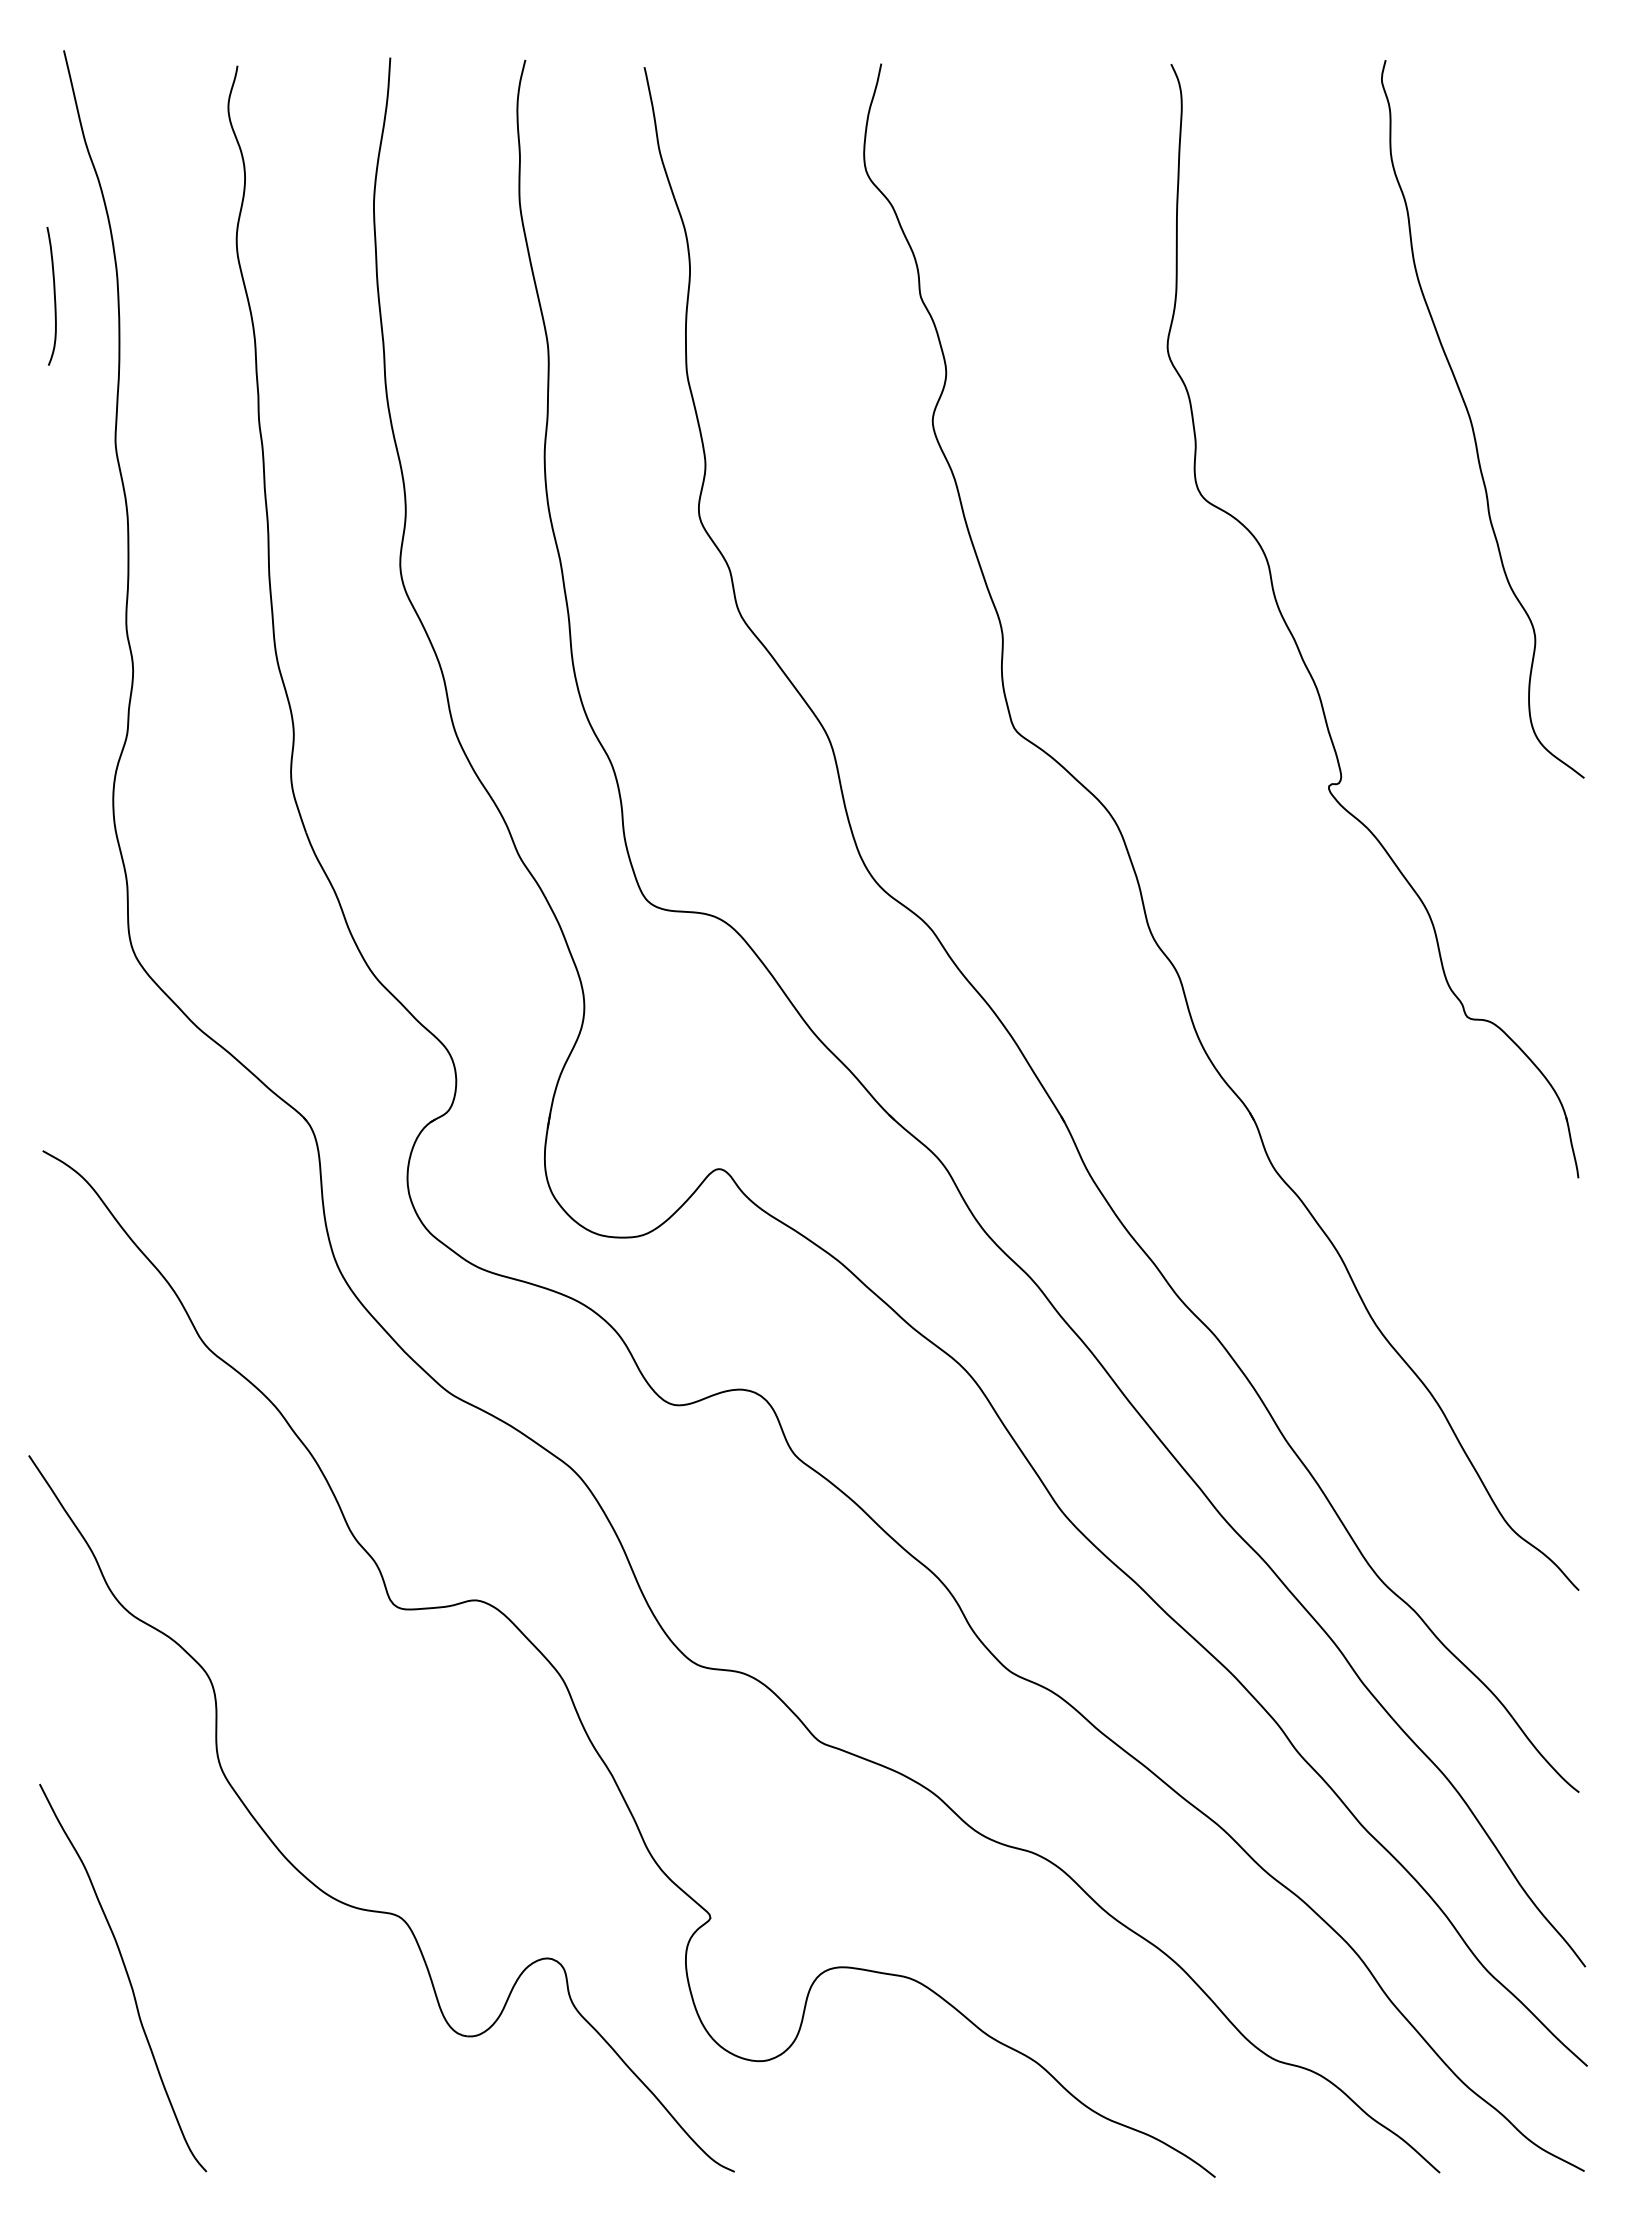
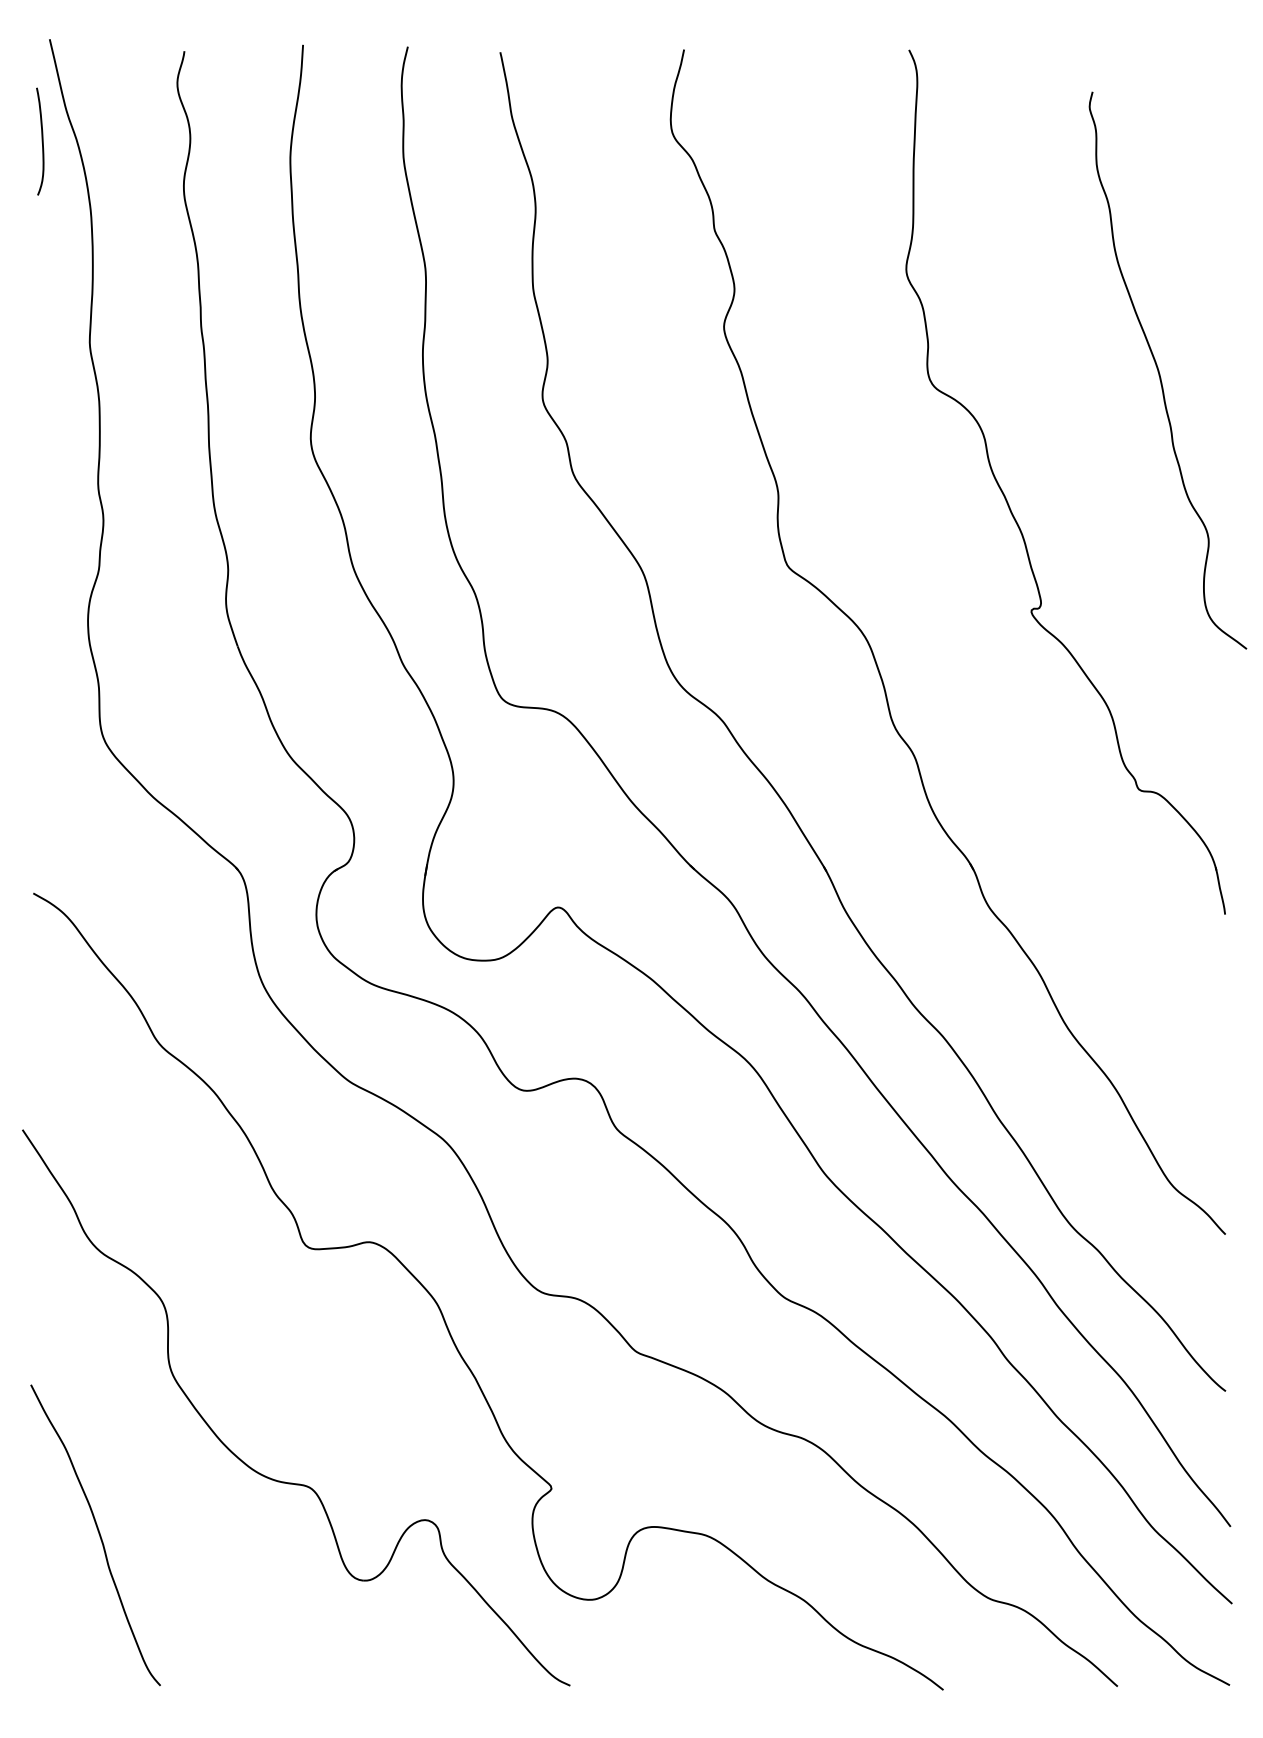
curve: (53, 294) -> (41, 140), moved
curve: (1472, 422) -> (1160, 373), moved

